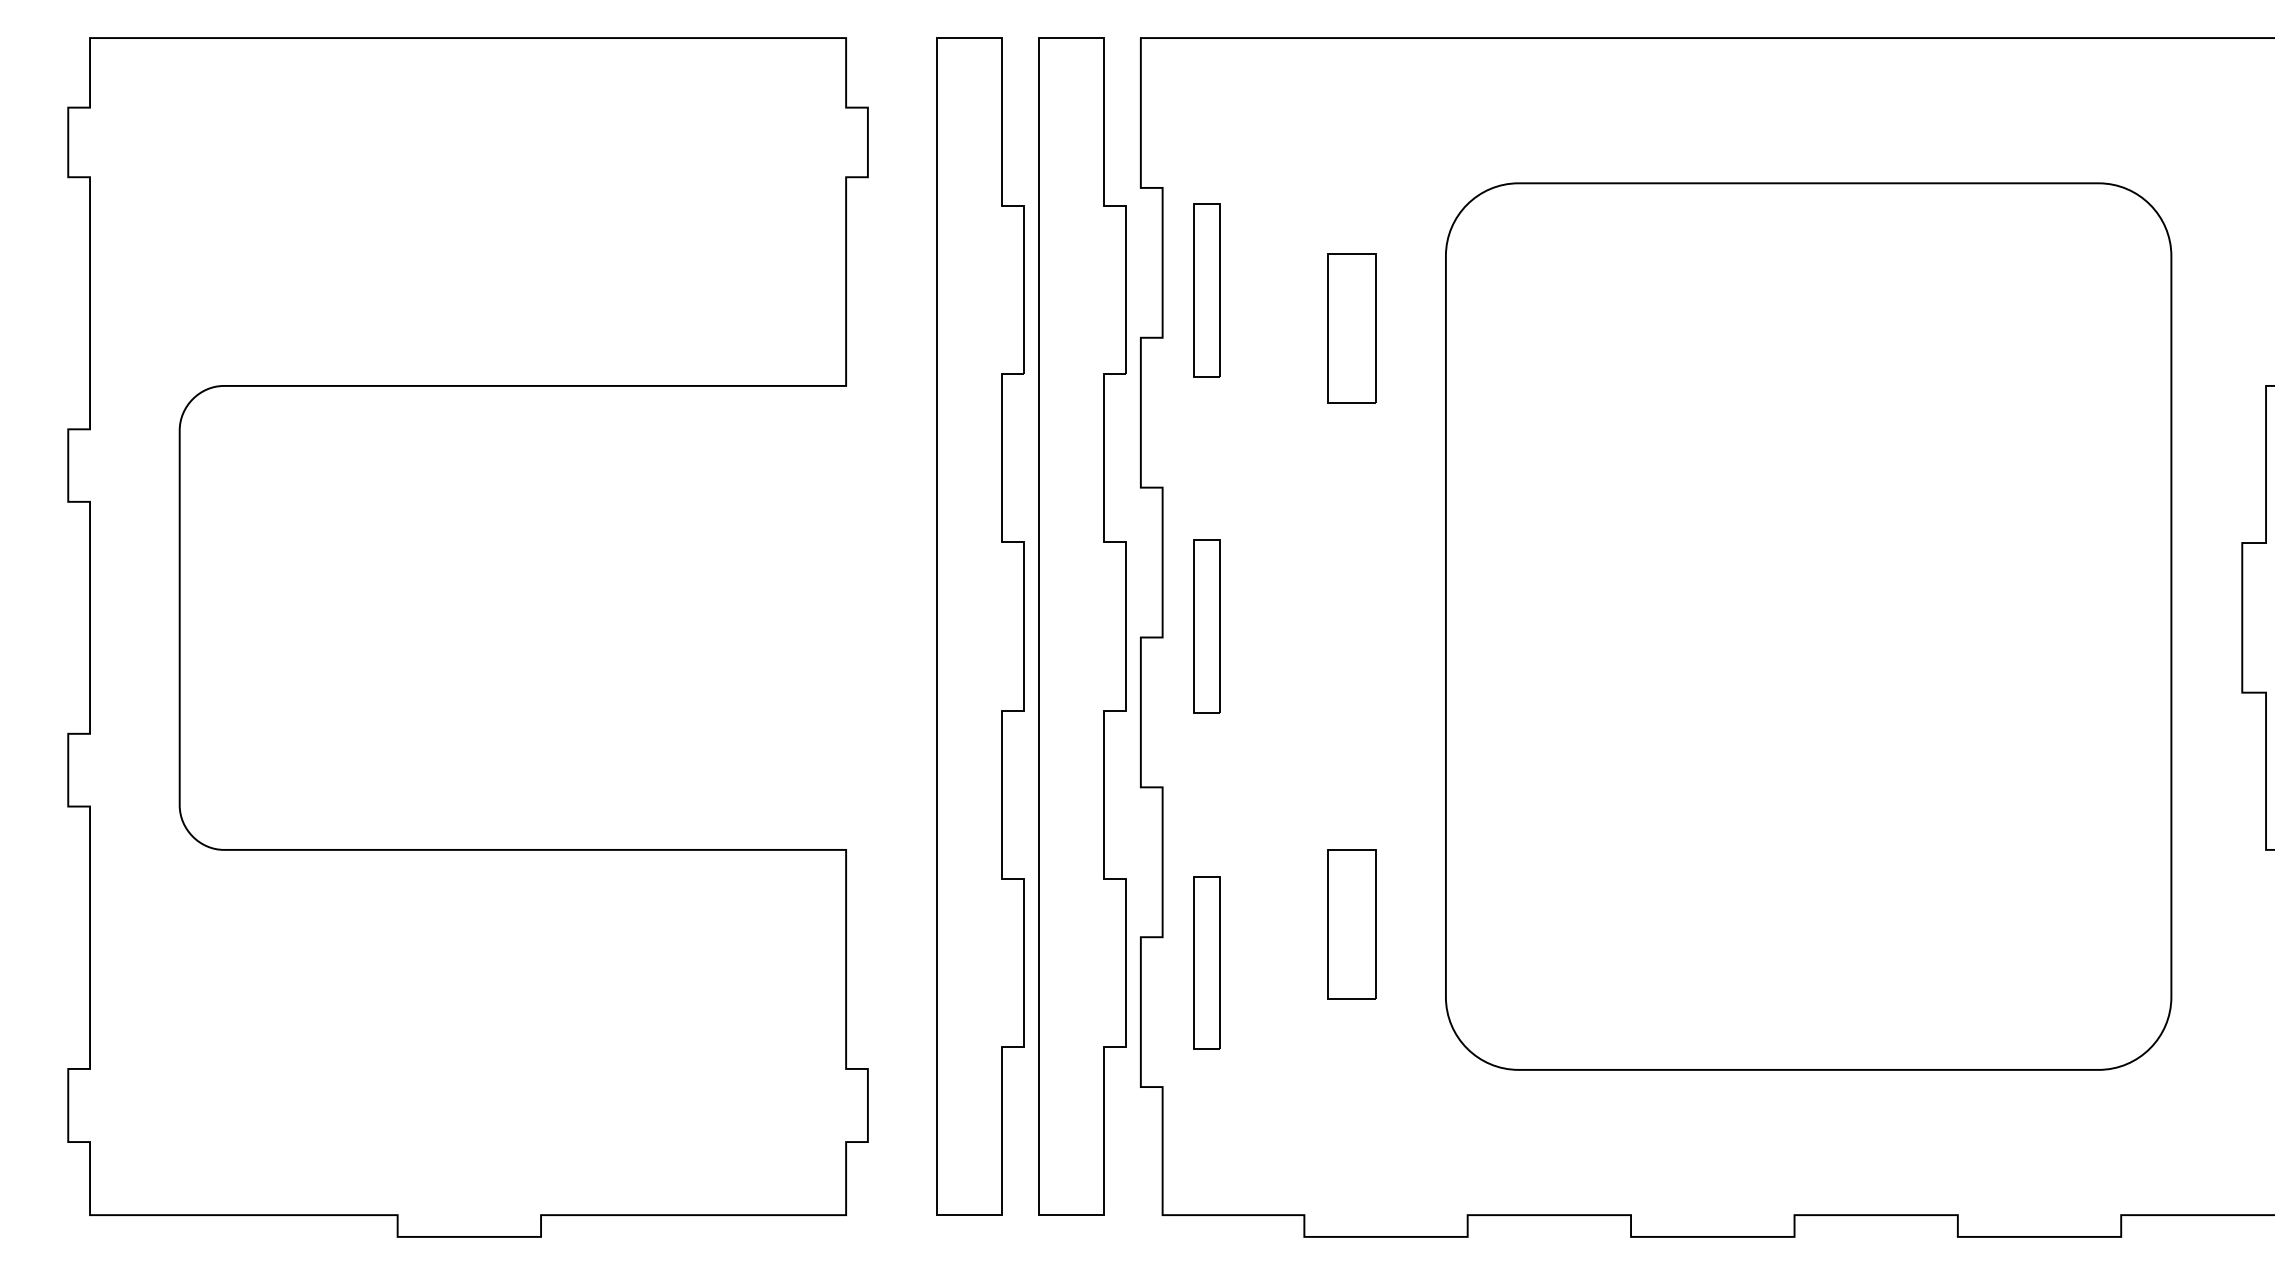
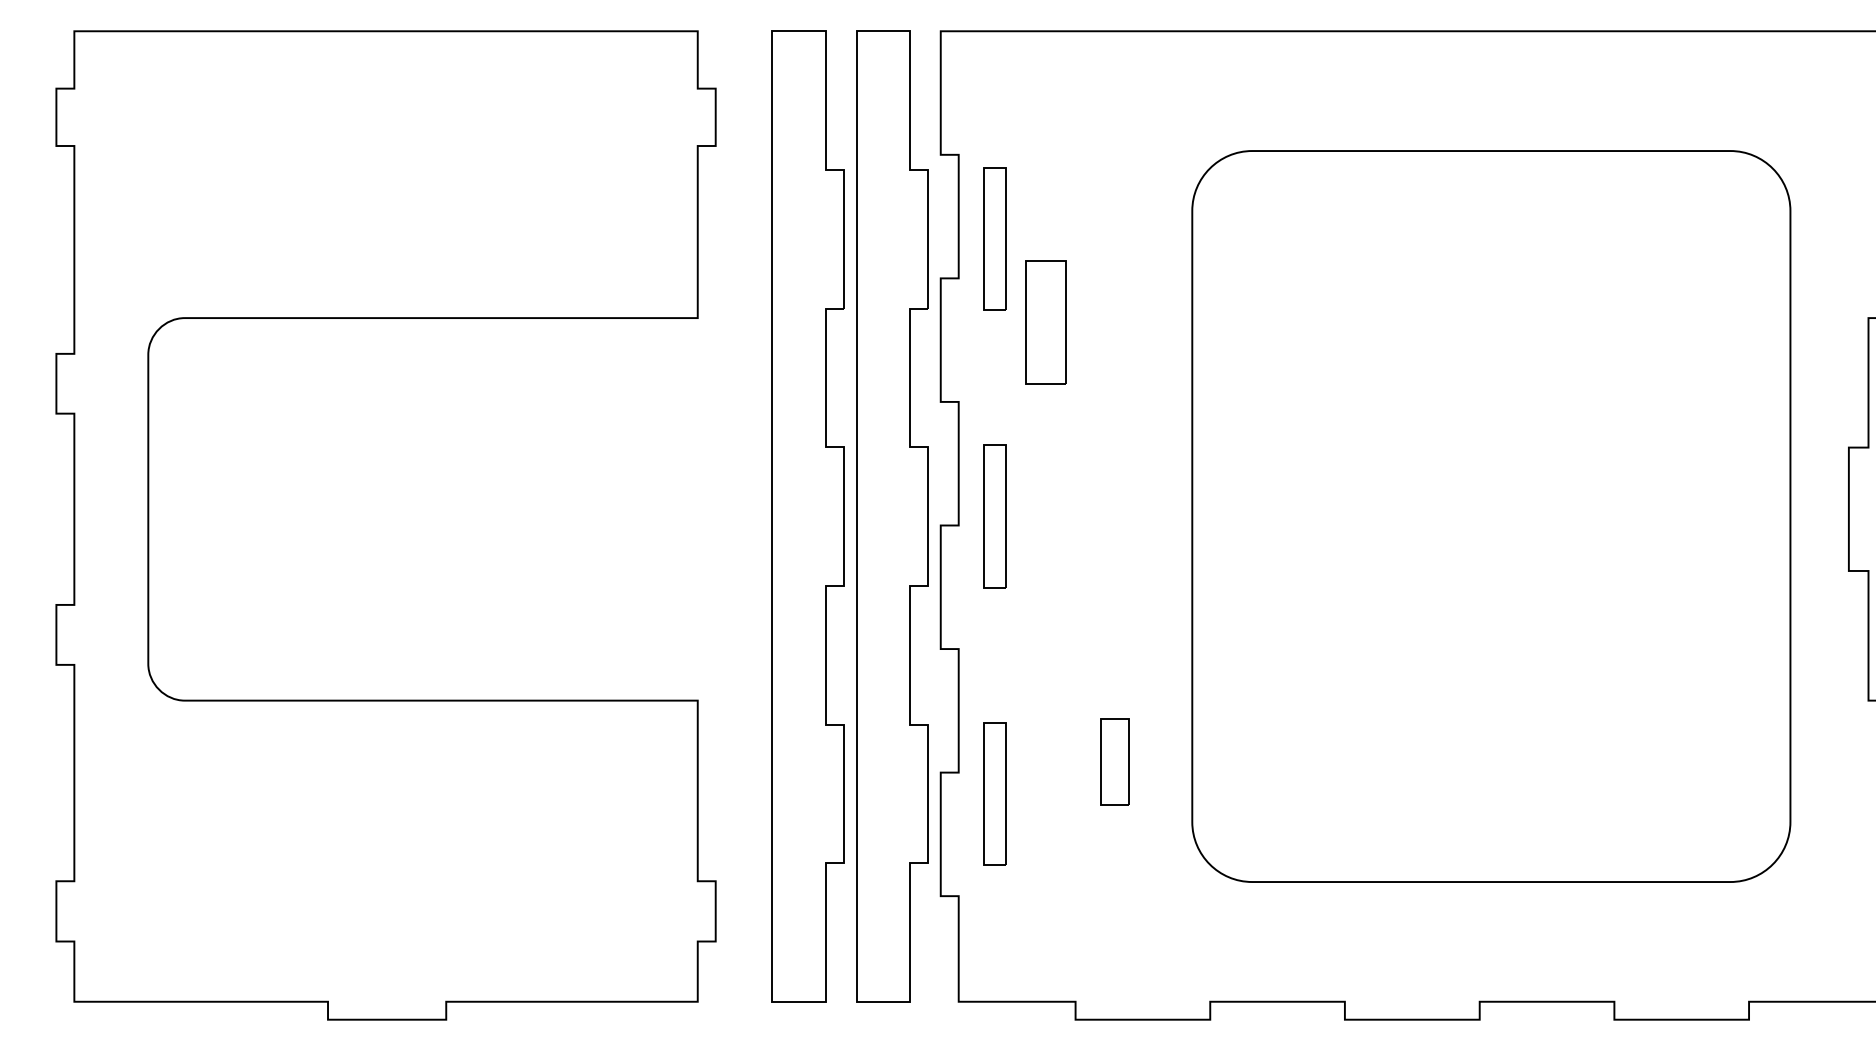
part: (1351, 328) -> (1045, 322), moved
part: (1351, 924) -> (1114, 762), size x0.7

